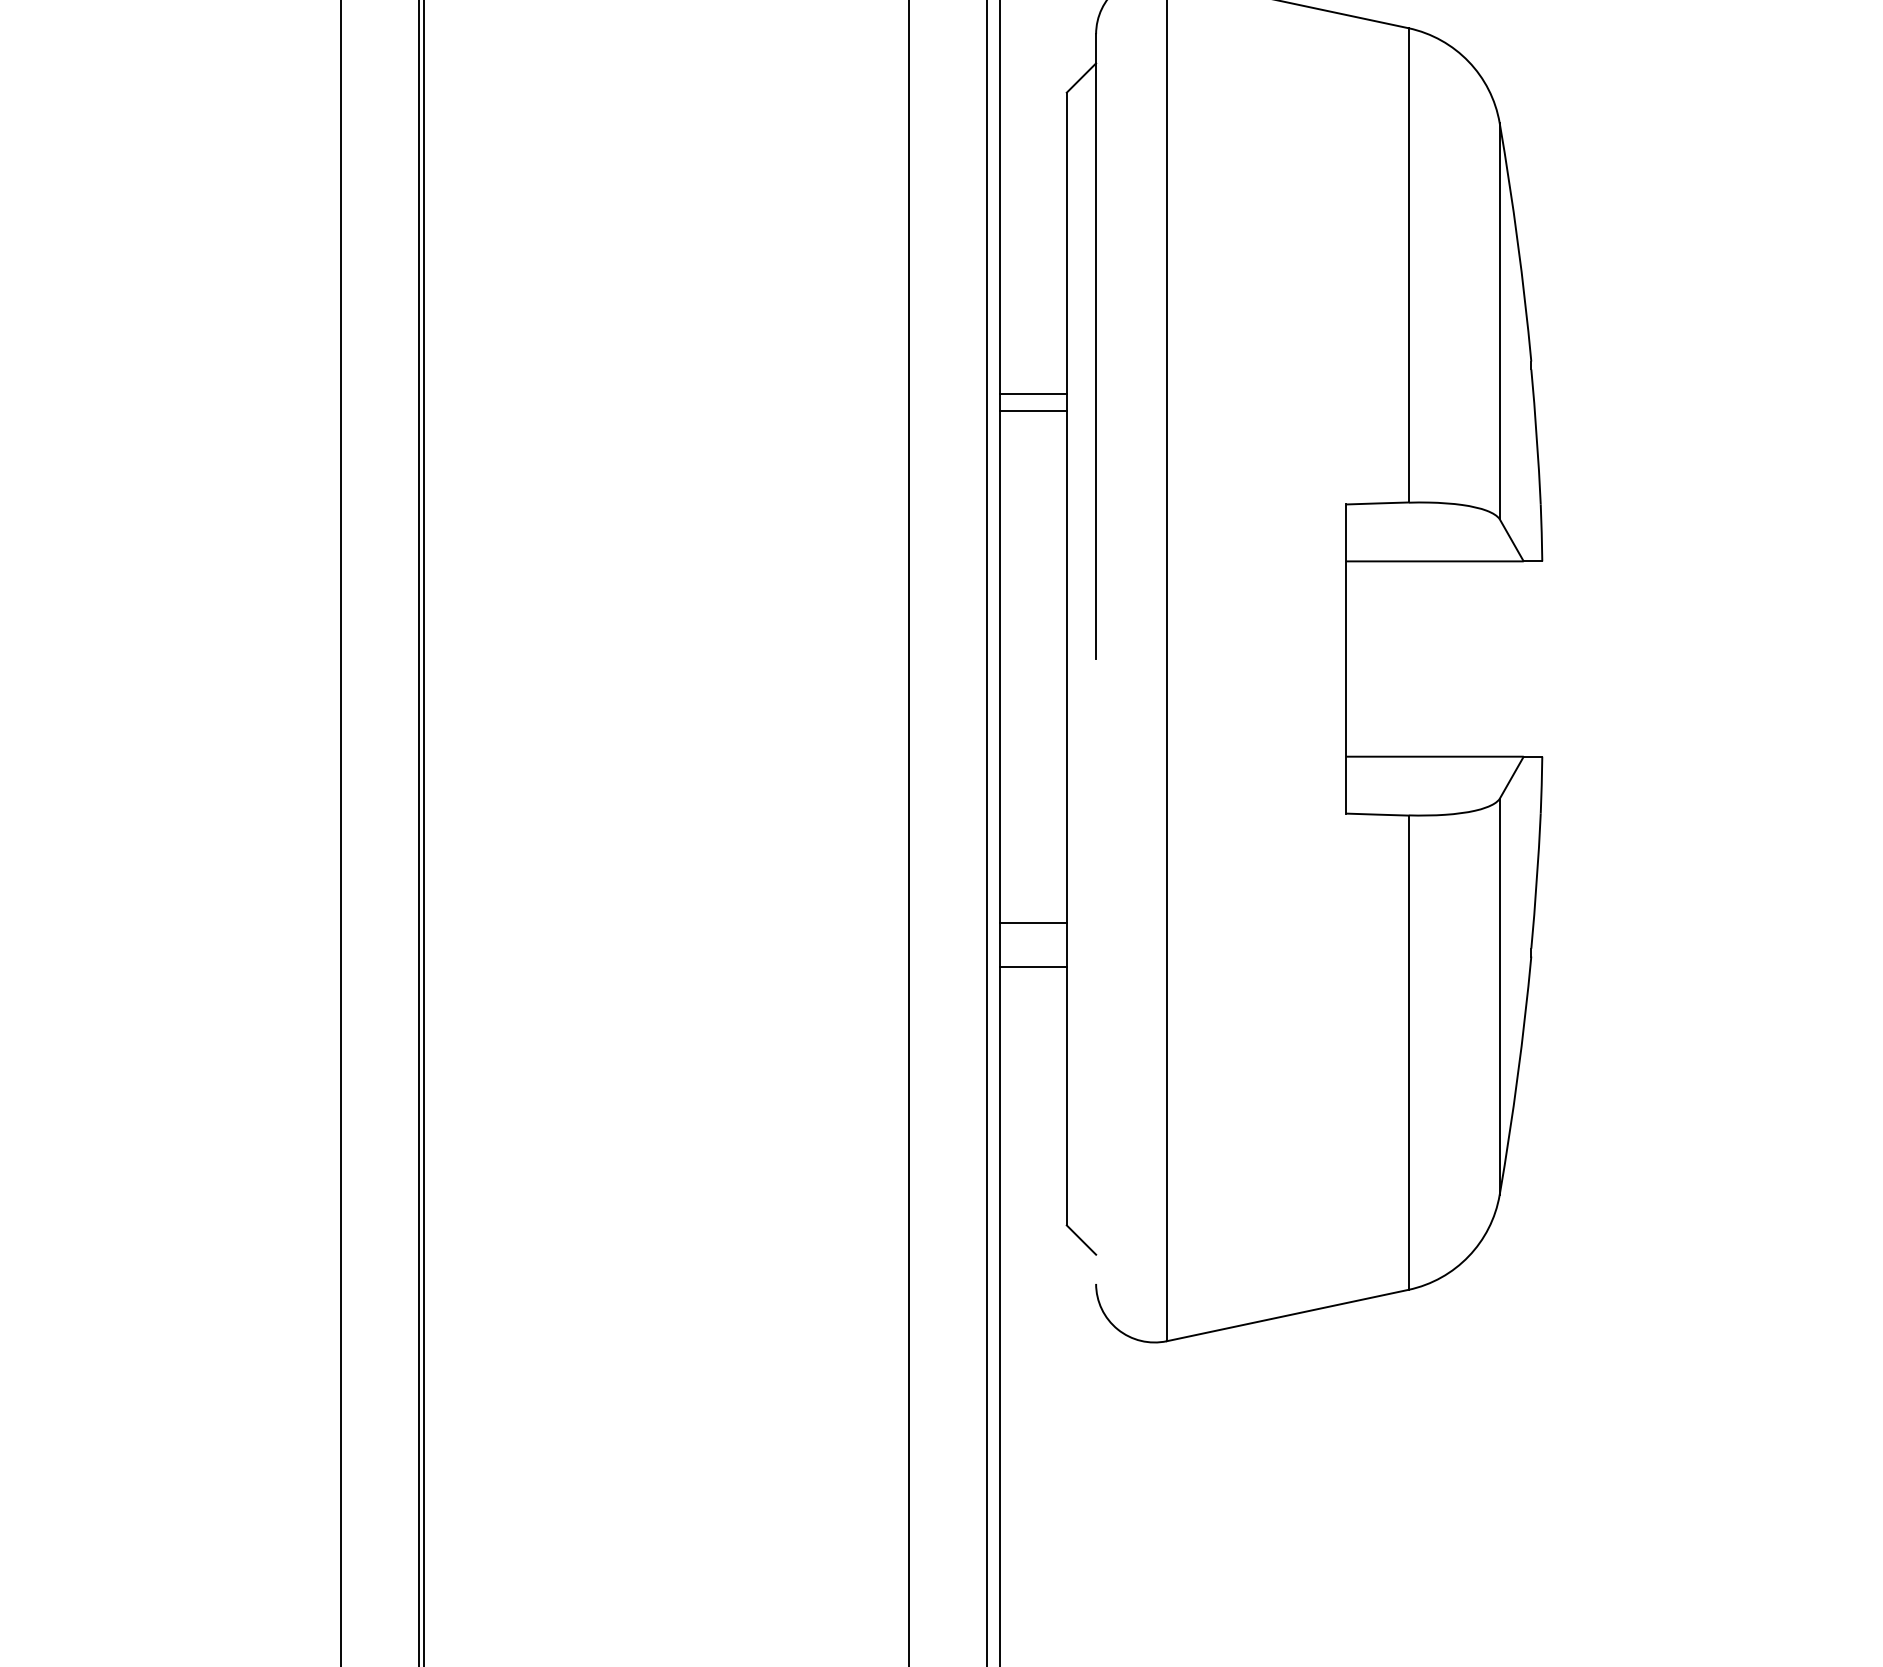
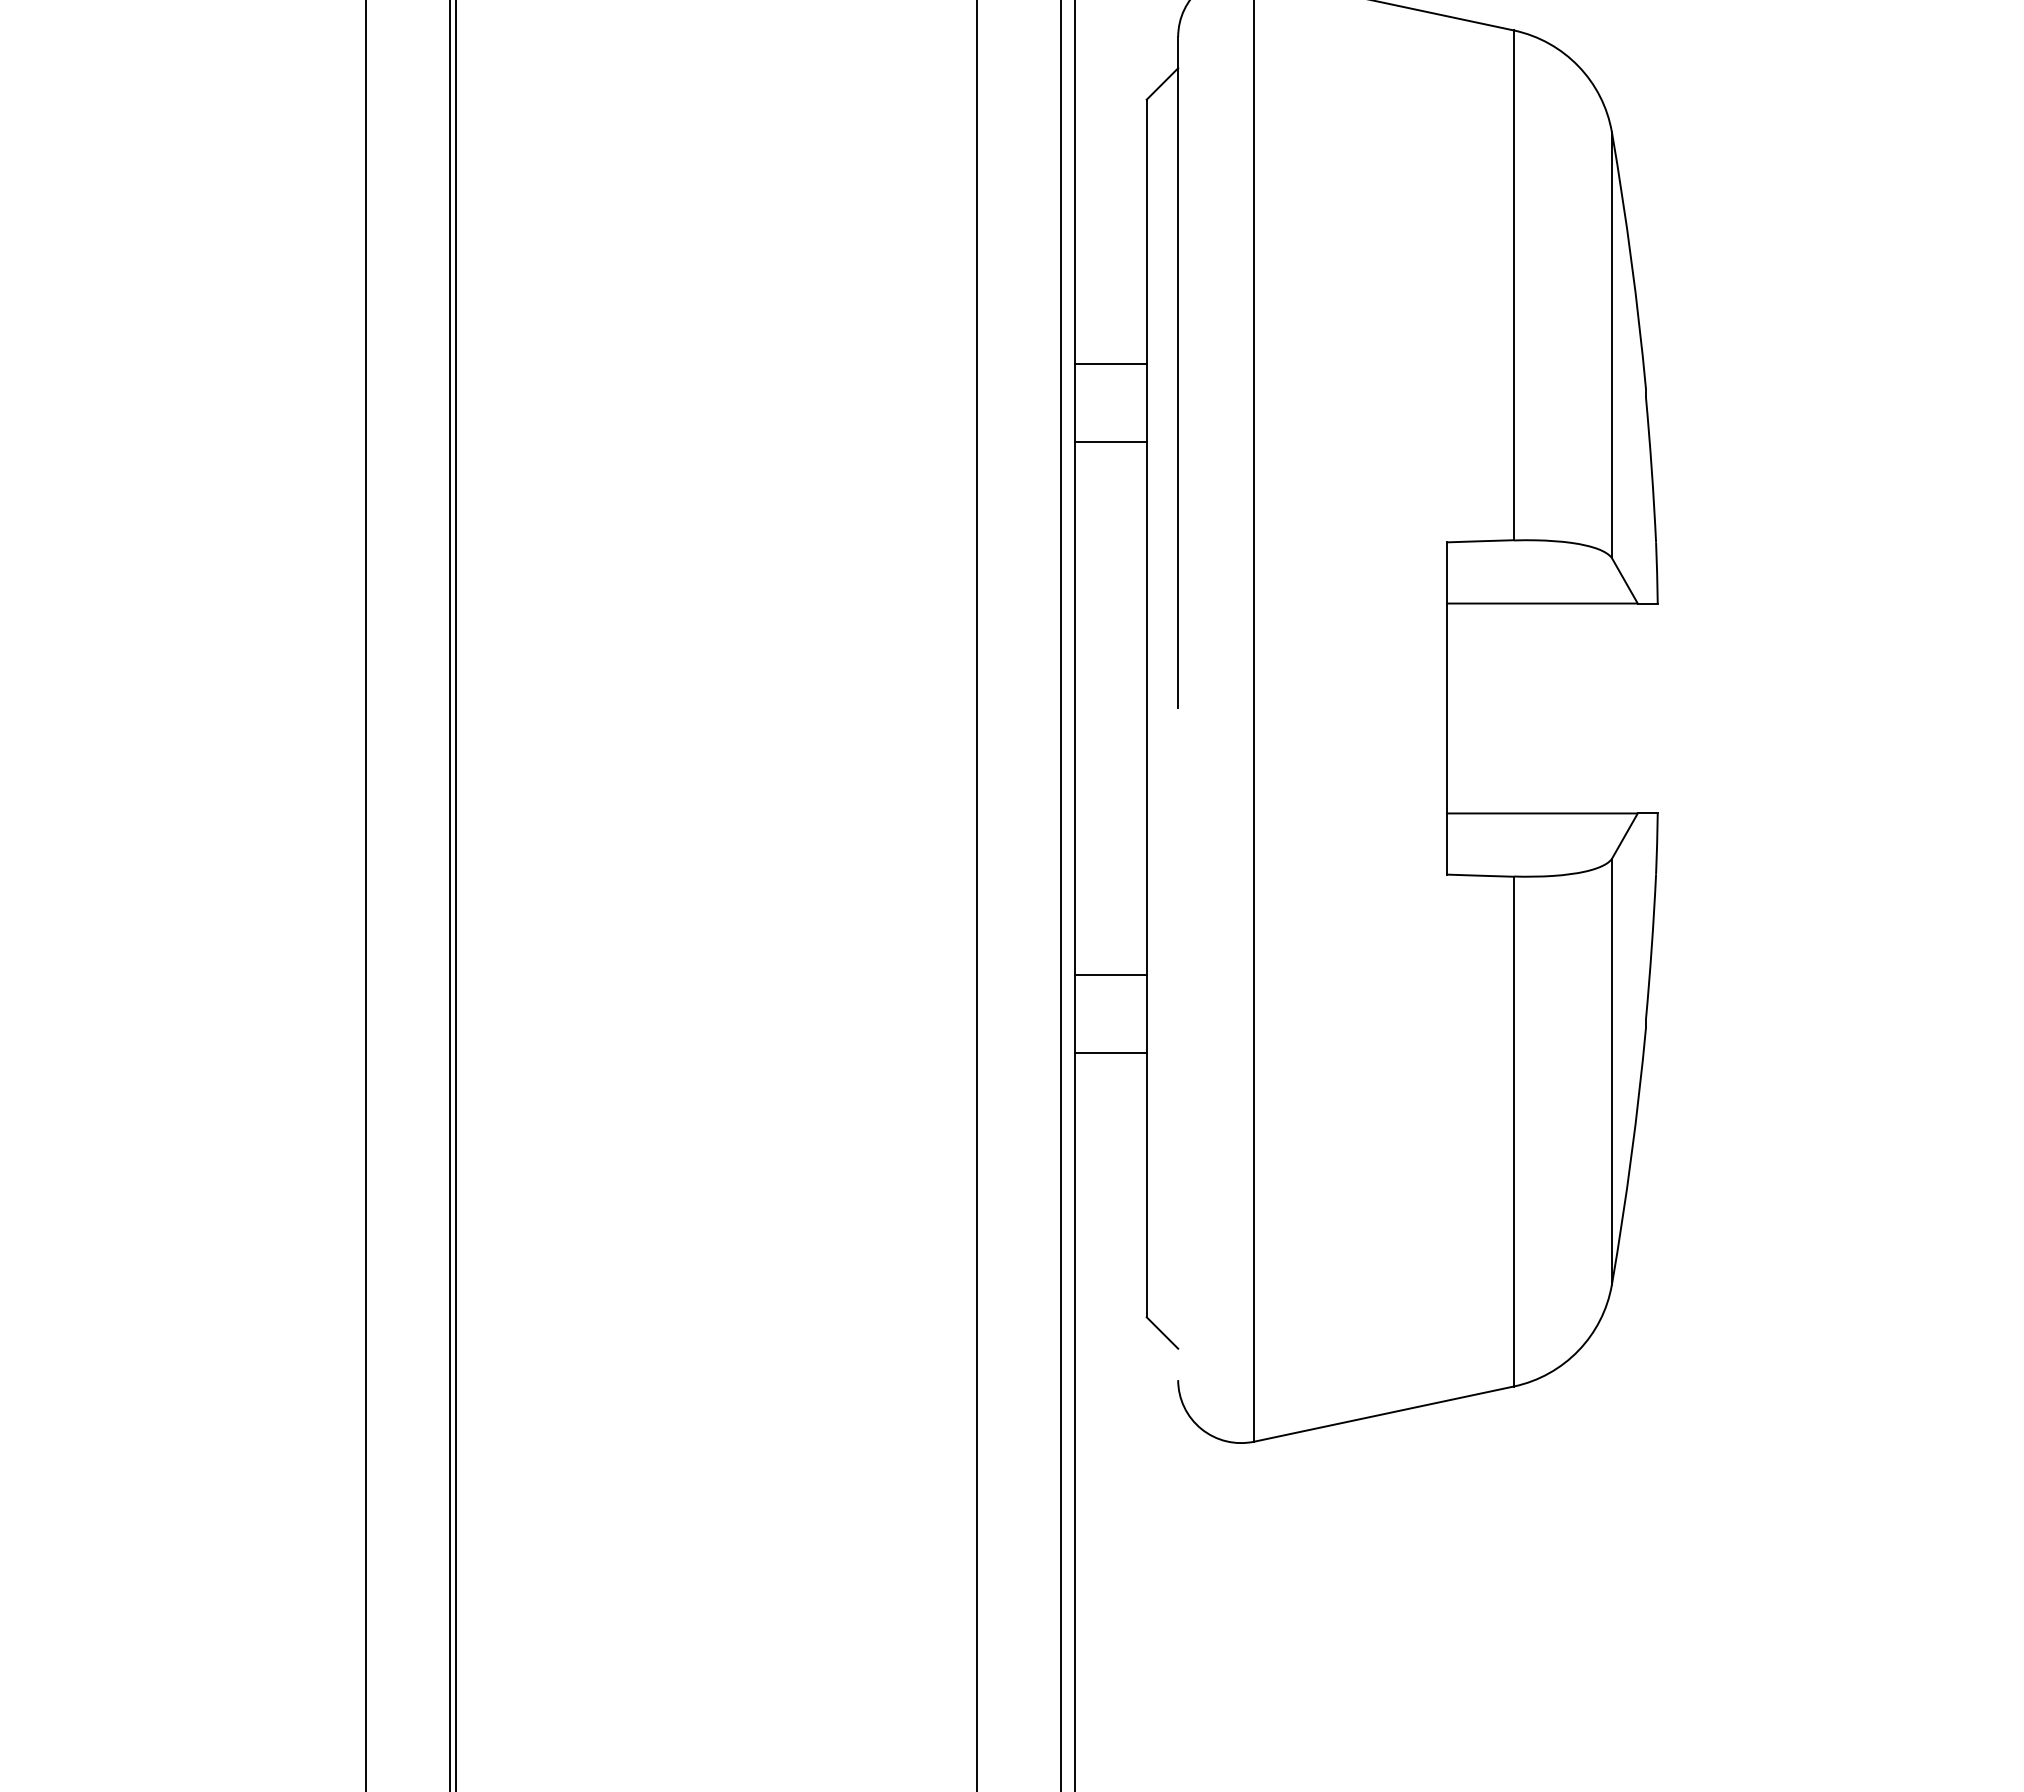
line: (1033, 393) -> (1110, 364), moved
line: (1033, 922) -> (1110, 1052), moved
line: (1033, 967) -> (1110, 974), moved

